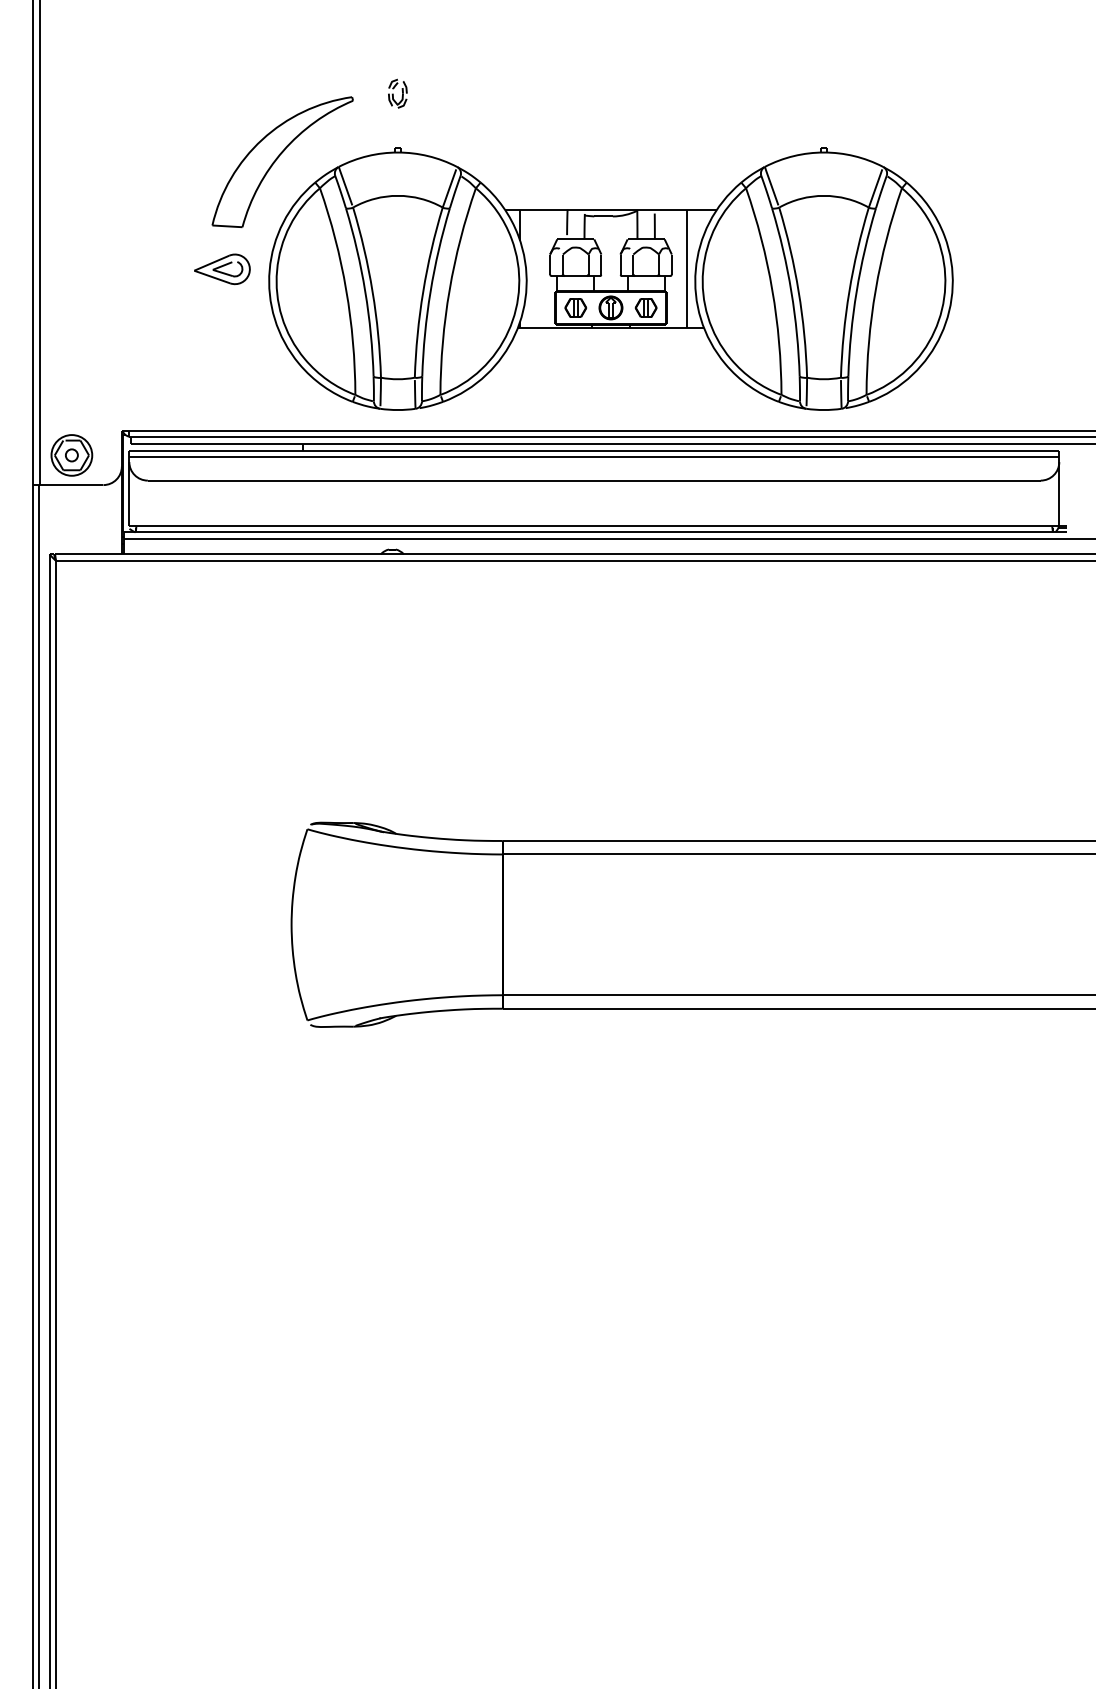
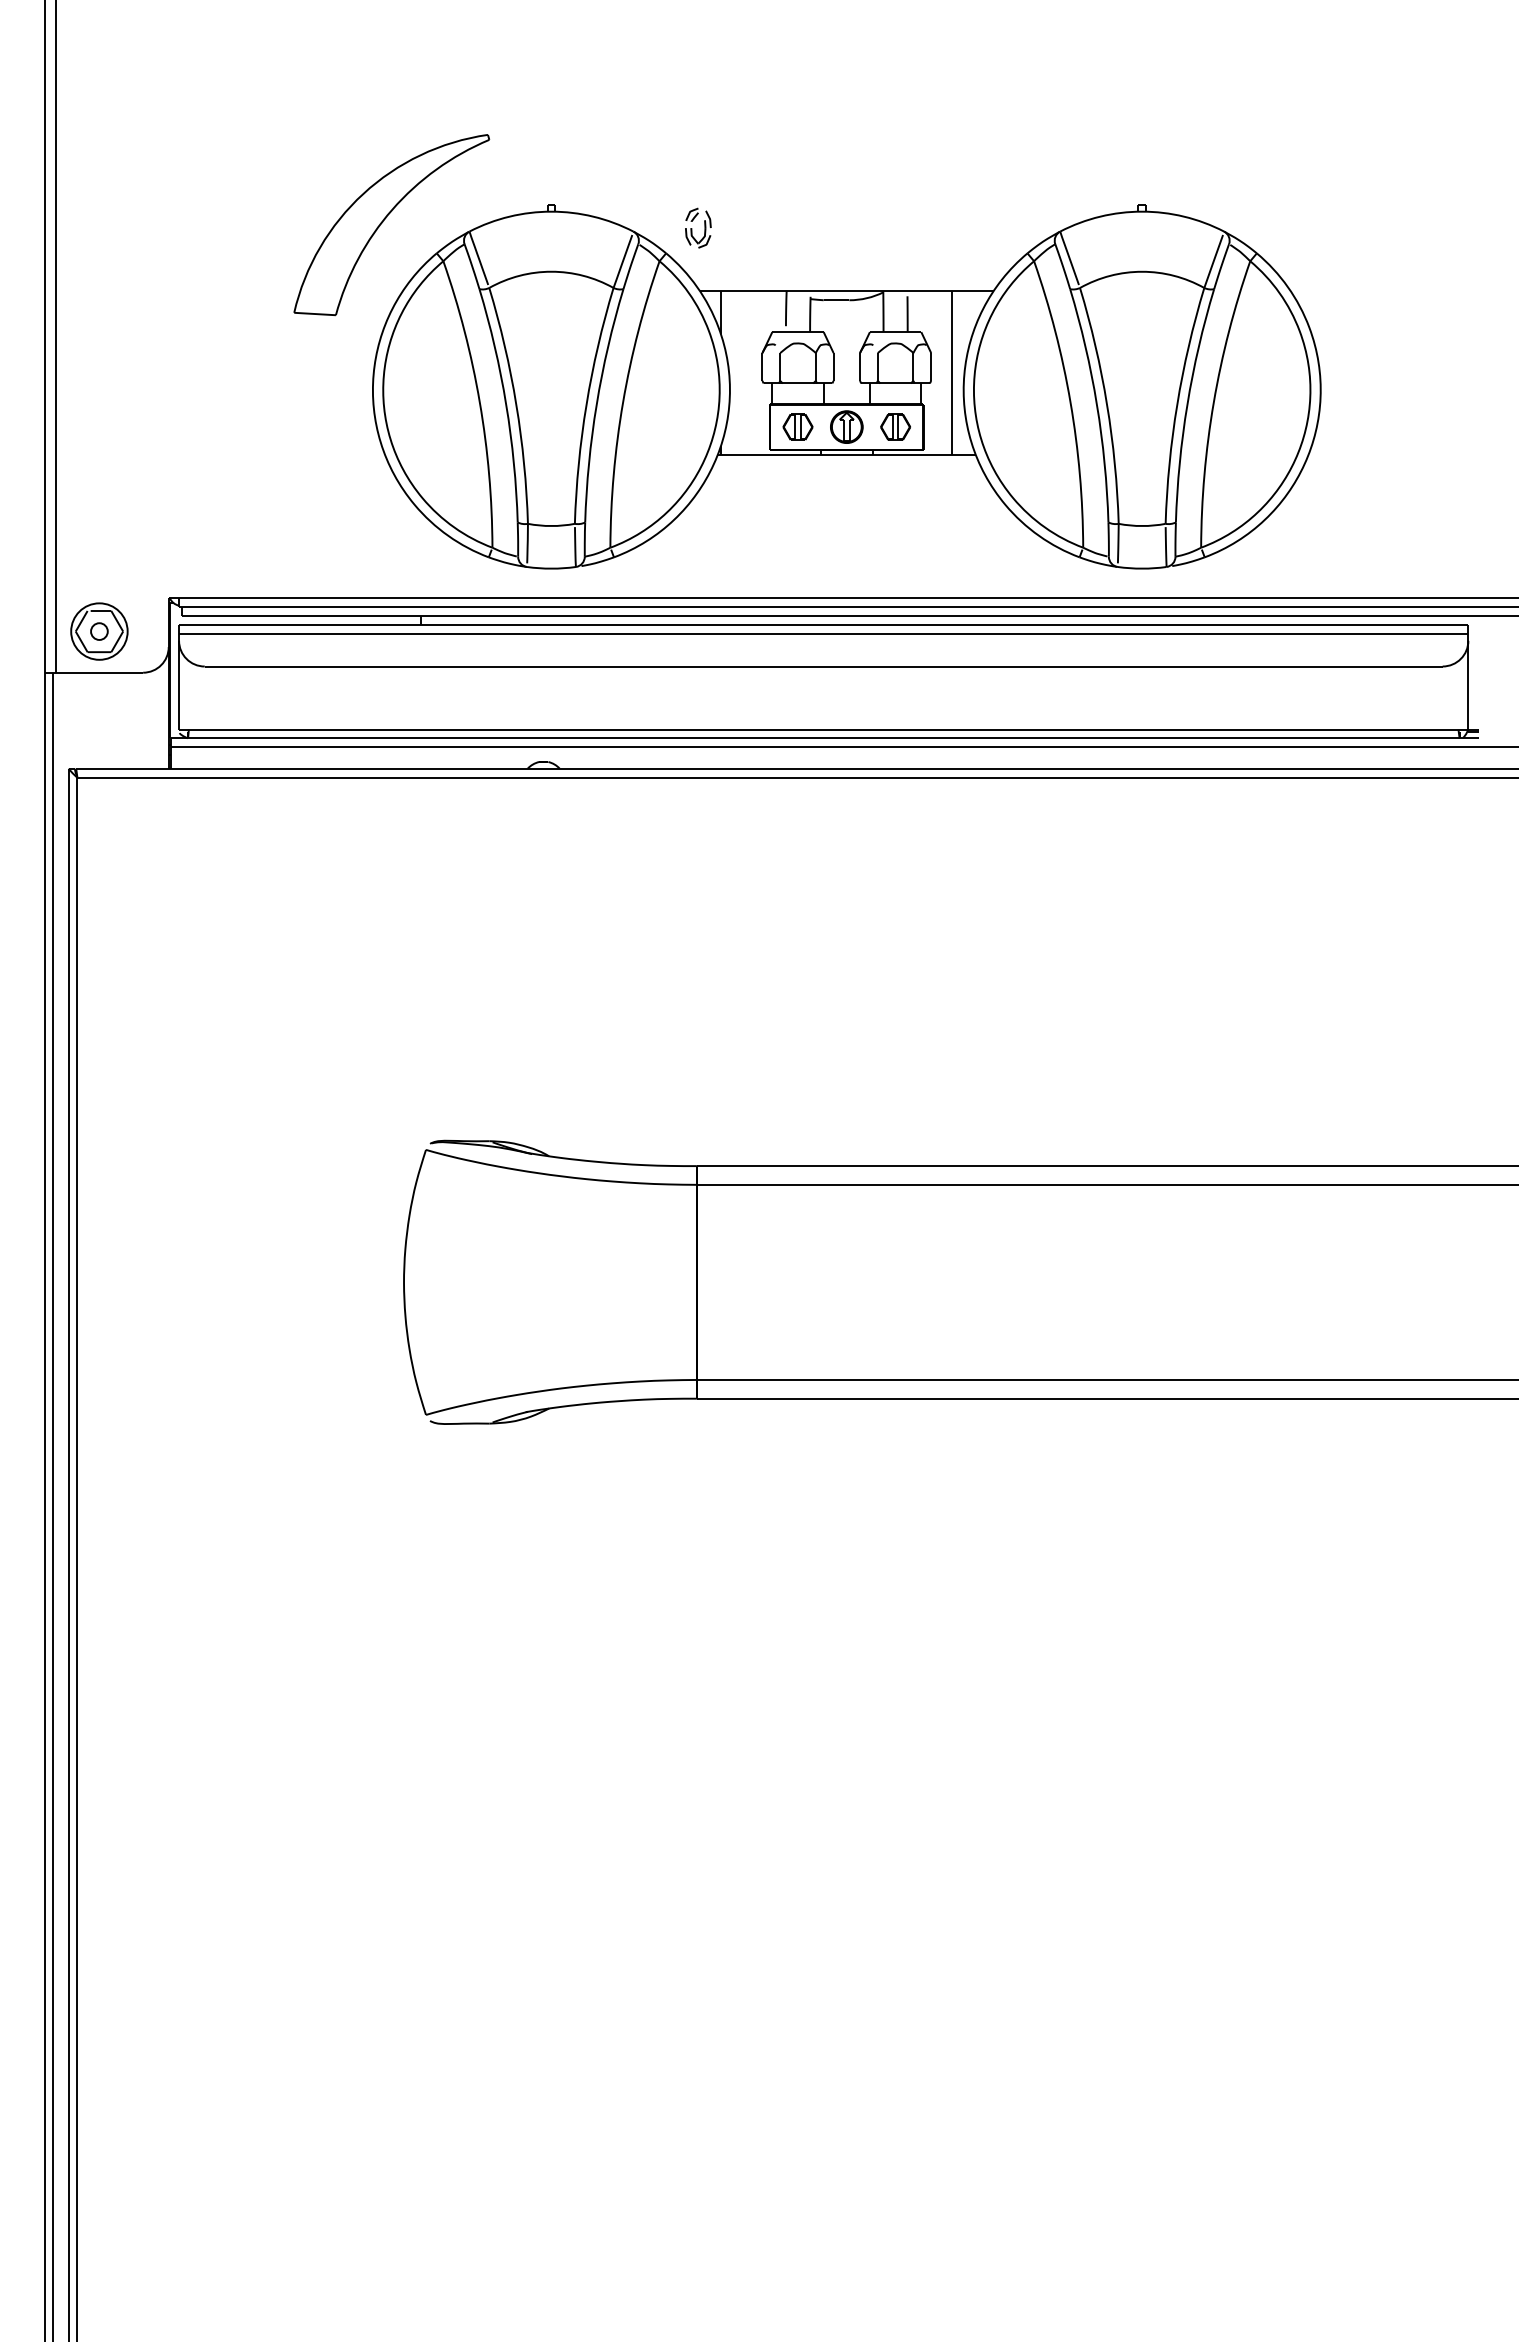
part: (397, 93) -> (698, 227), moved
part: (222, 269) -> (308, 373), removed

